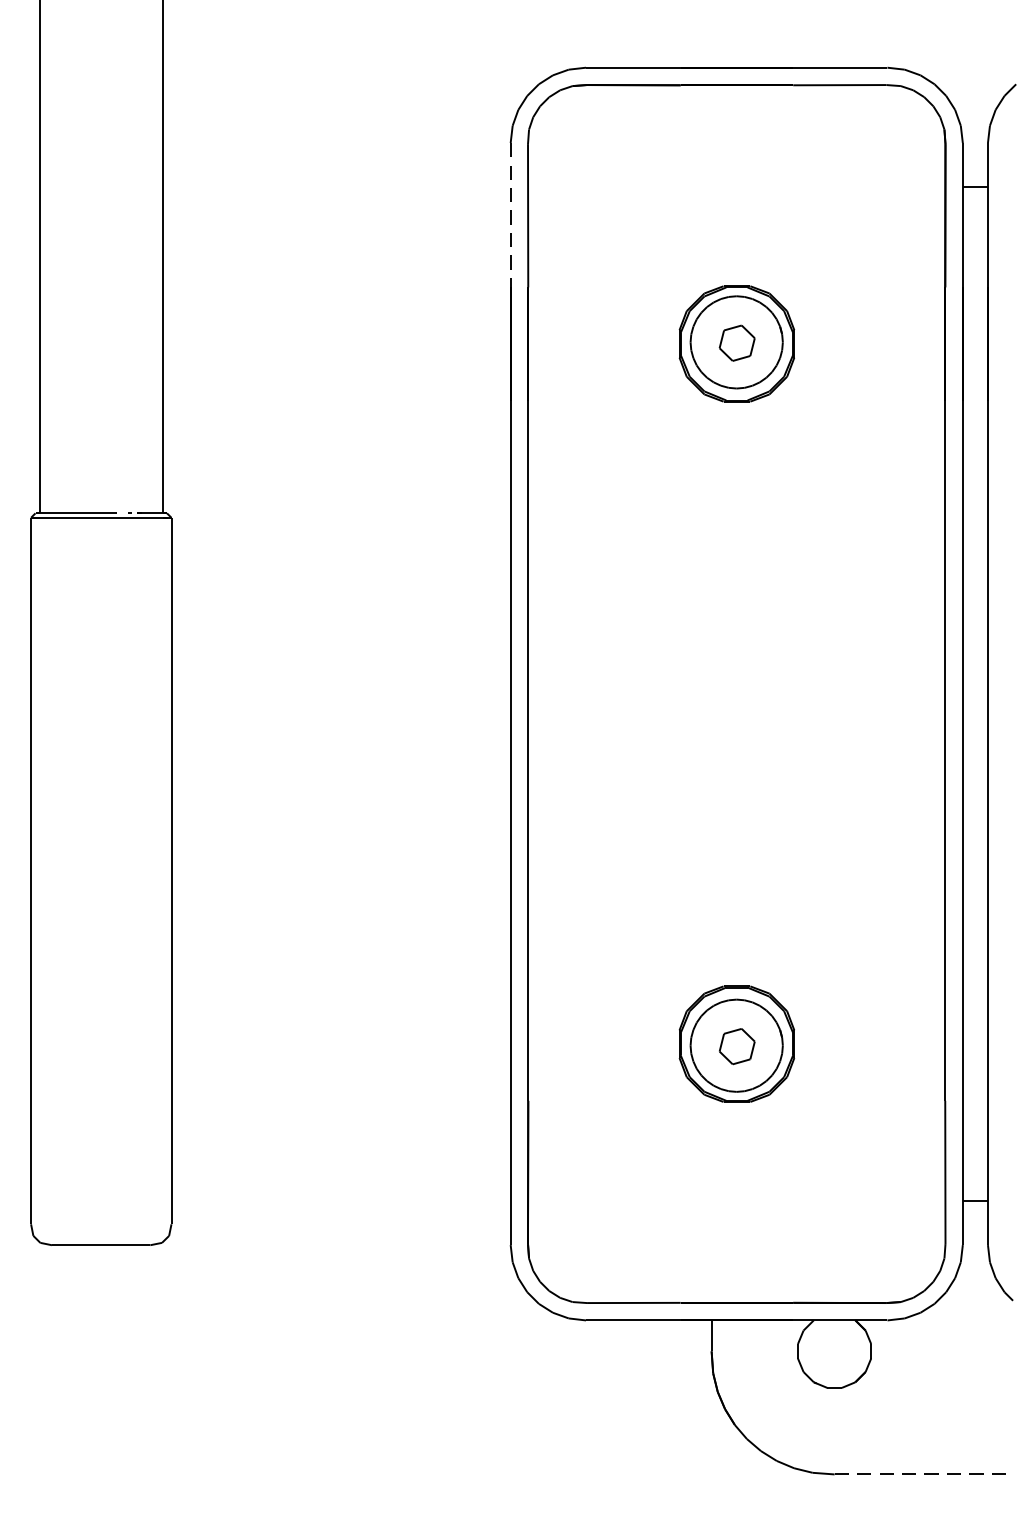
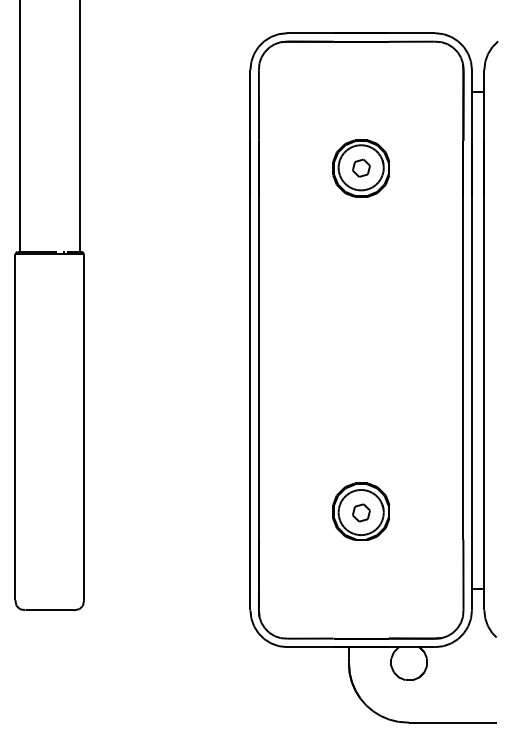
line: (510, 217) -> (250, 106), dashed -> solid
line: (922, 1474) -> (452, 722), dashed -> solid

